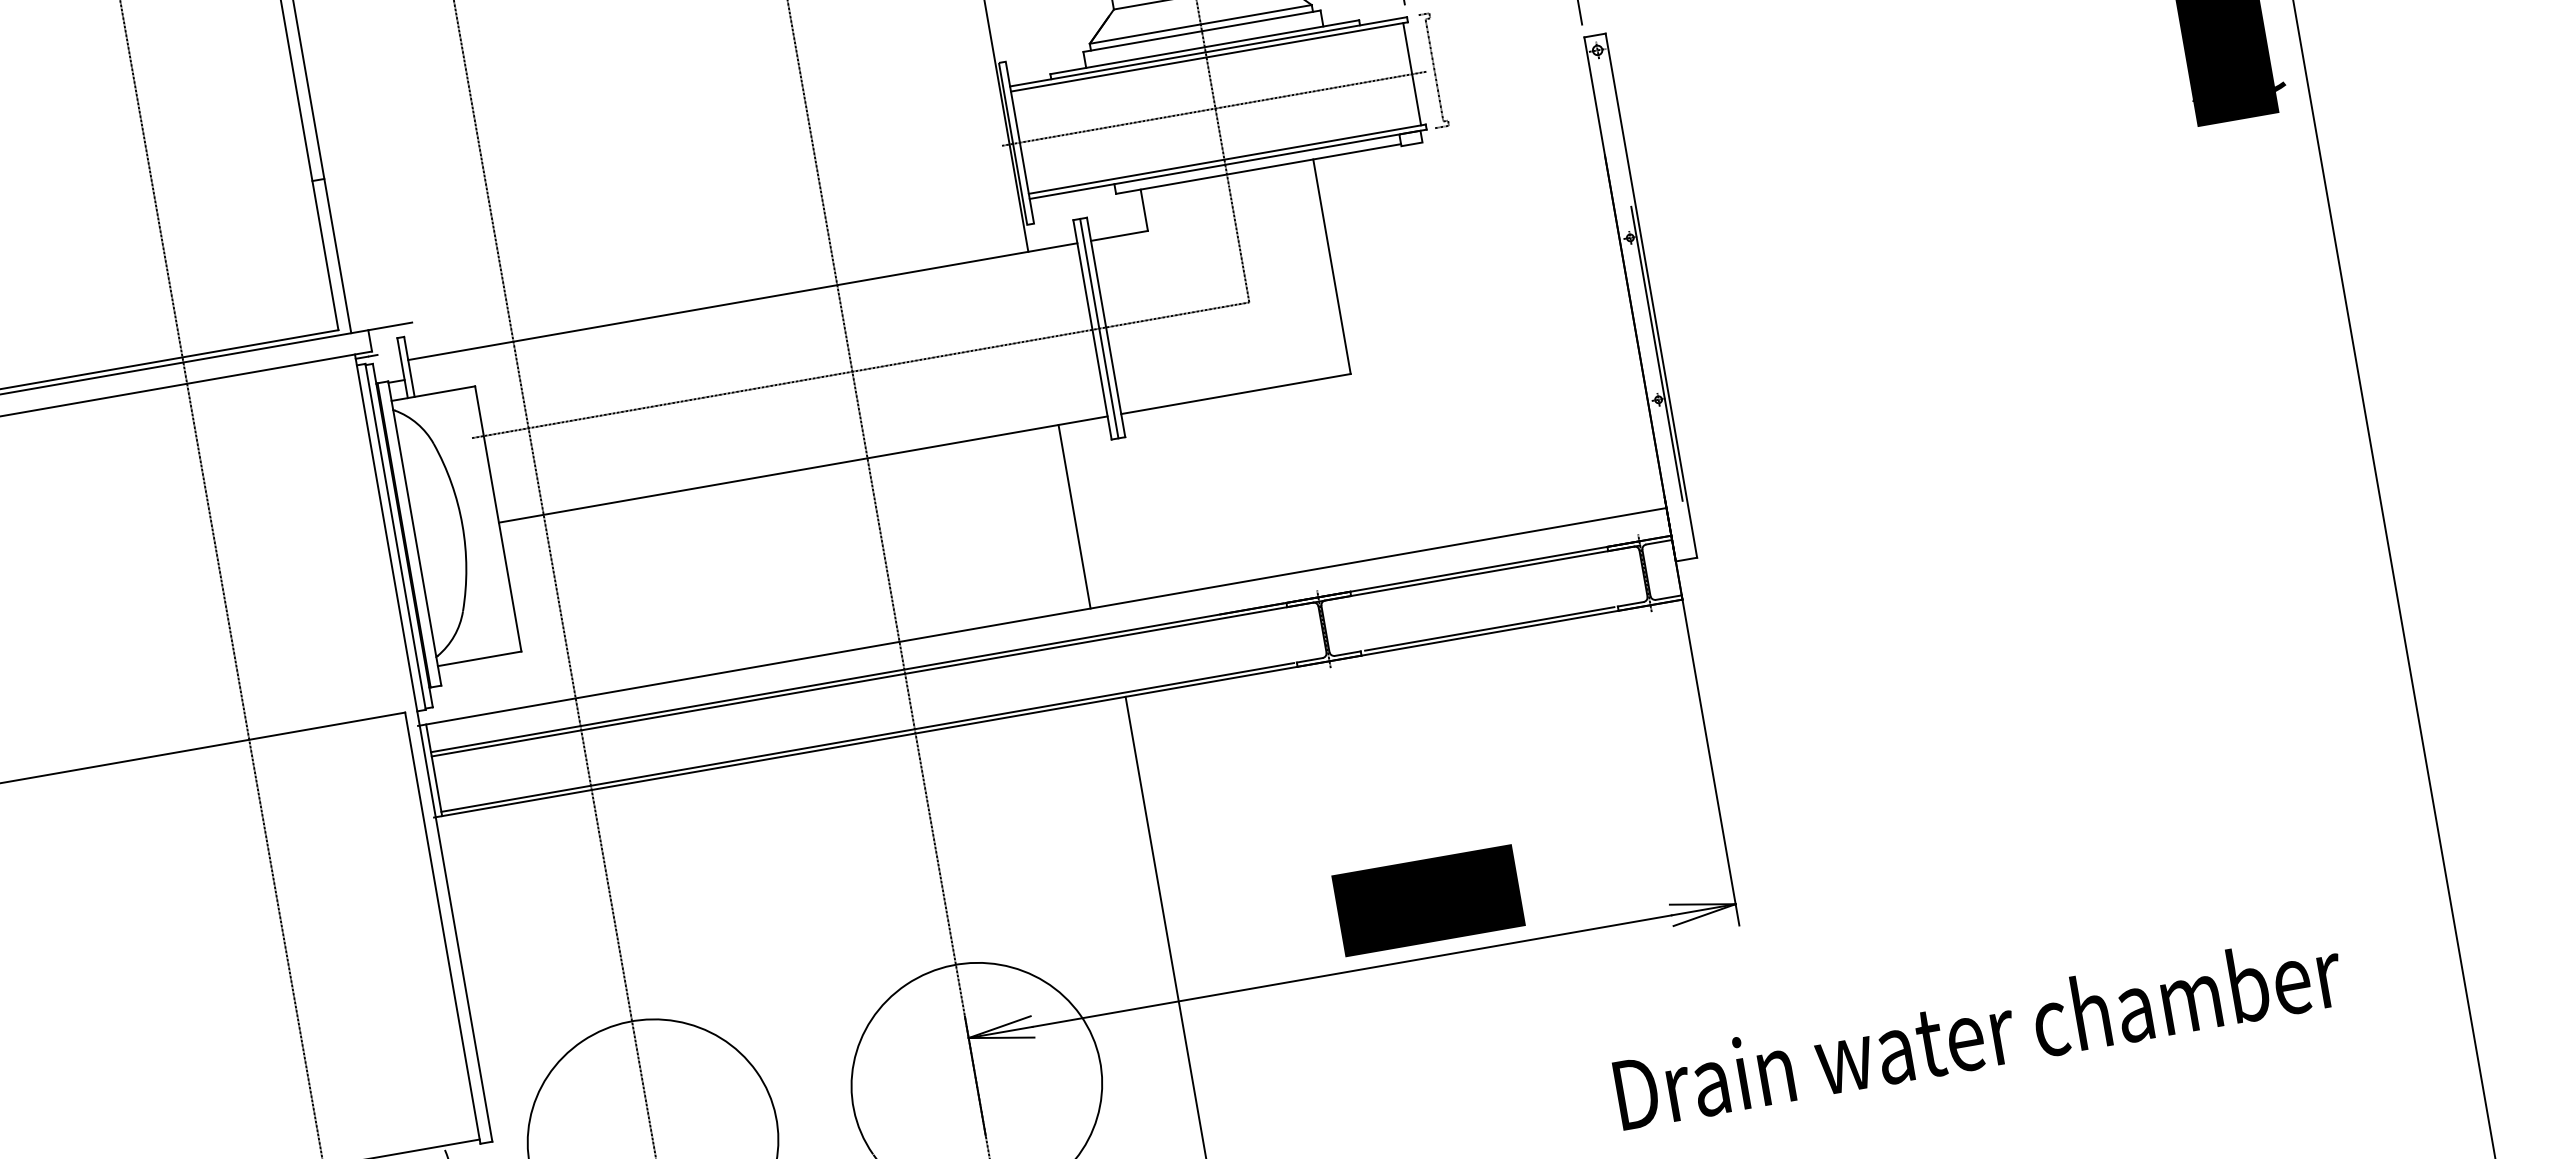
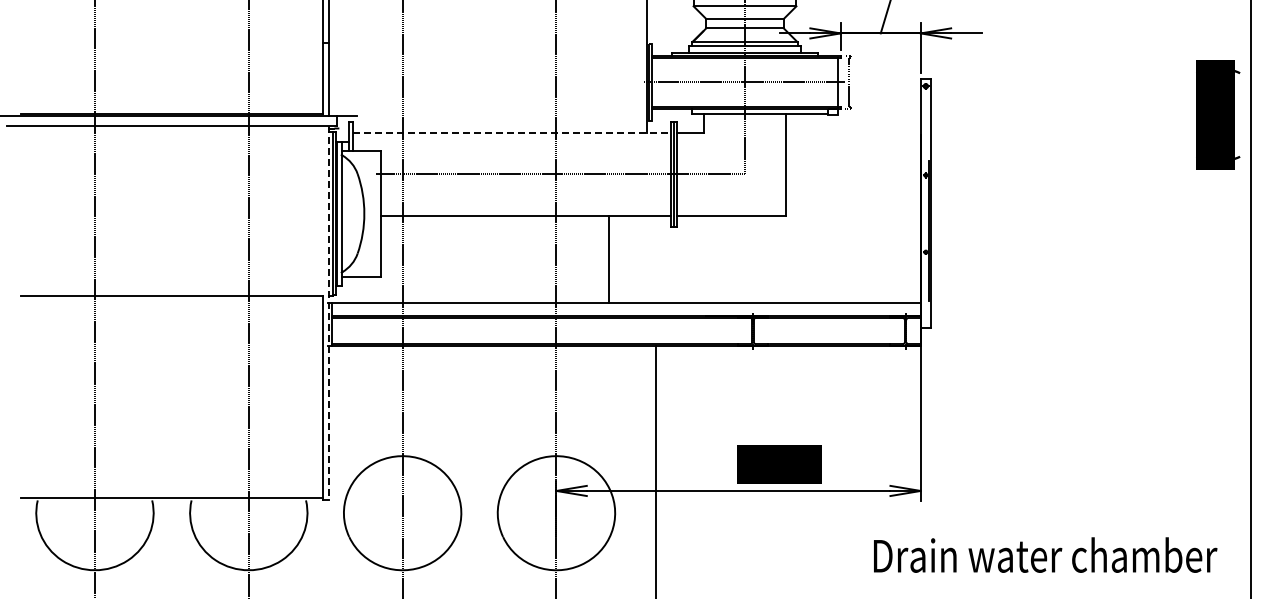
line: (742, 302) -> (511, 133), solid -> dashed
line: (1074, 515) -> (609, 258), moved
line: (423, 748) -> (328, 313), solid -> dashed
text: (1978, 1030) -> (1045, 554), moved

